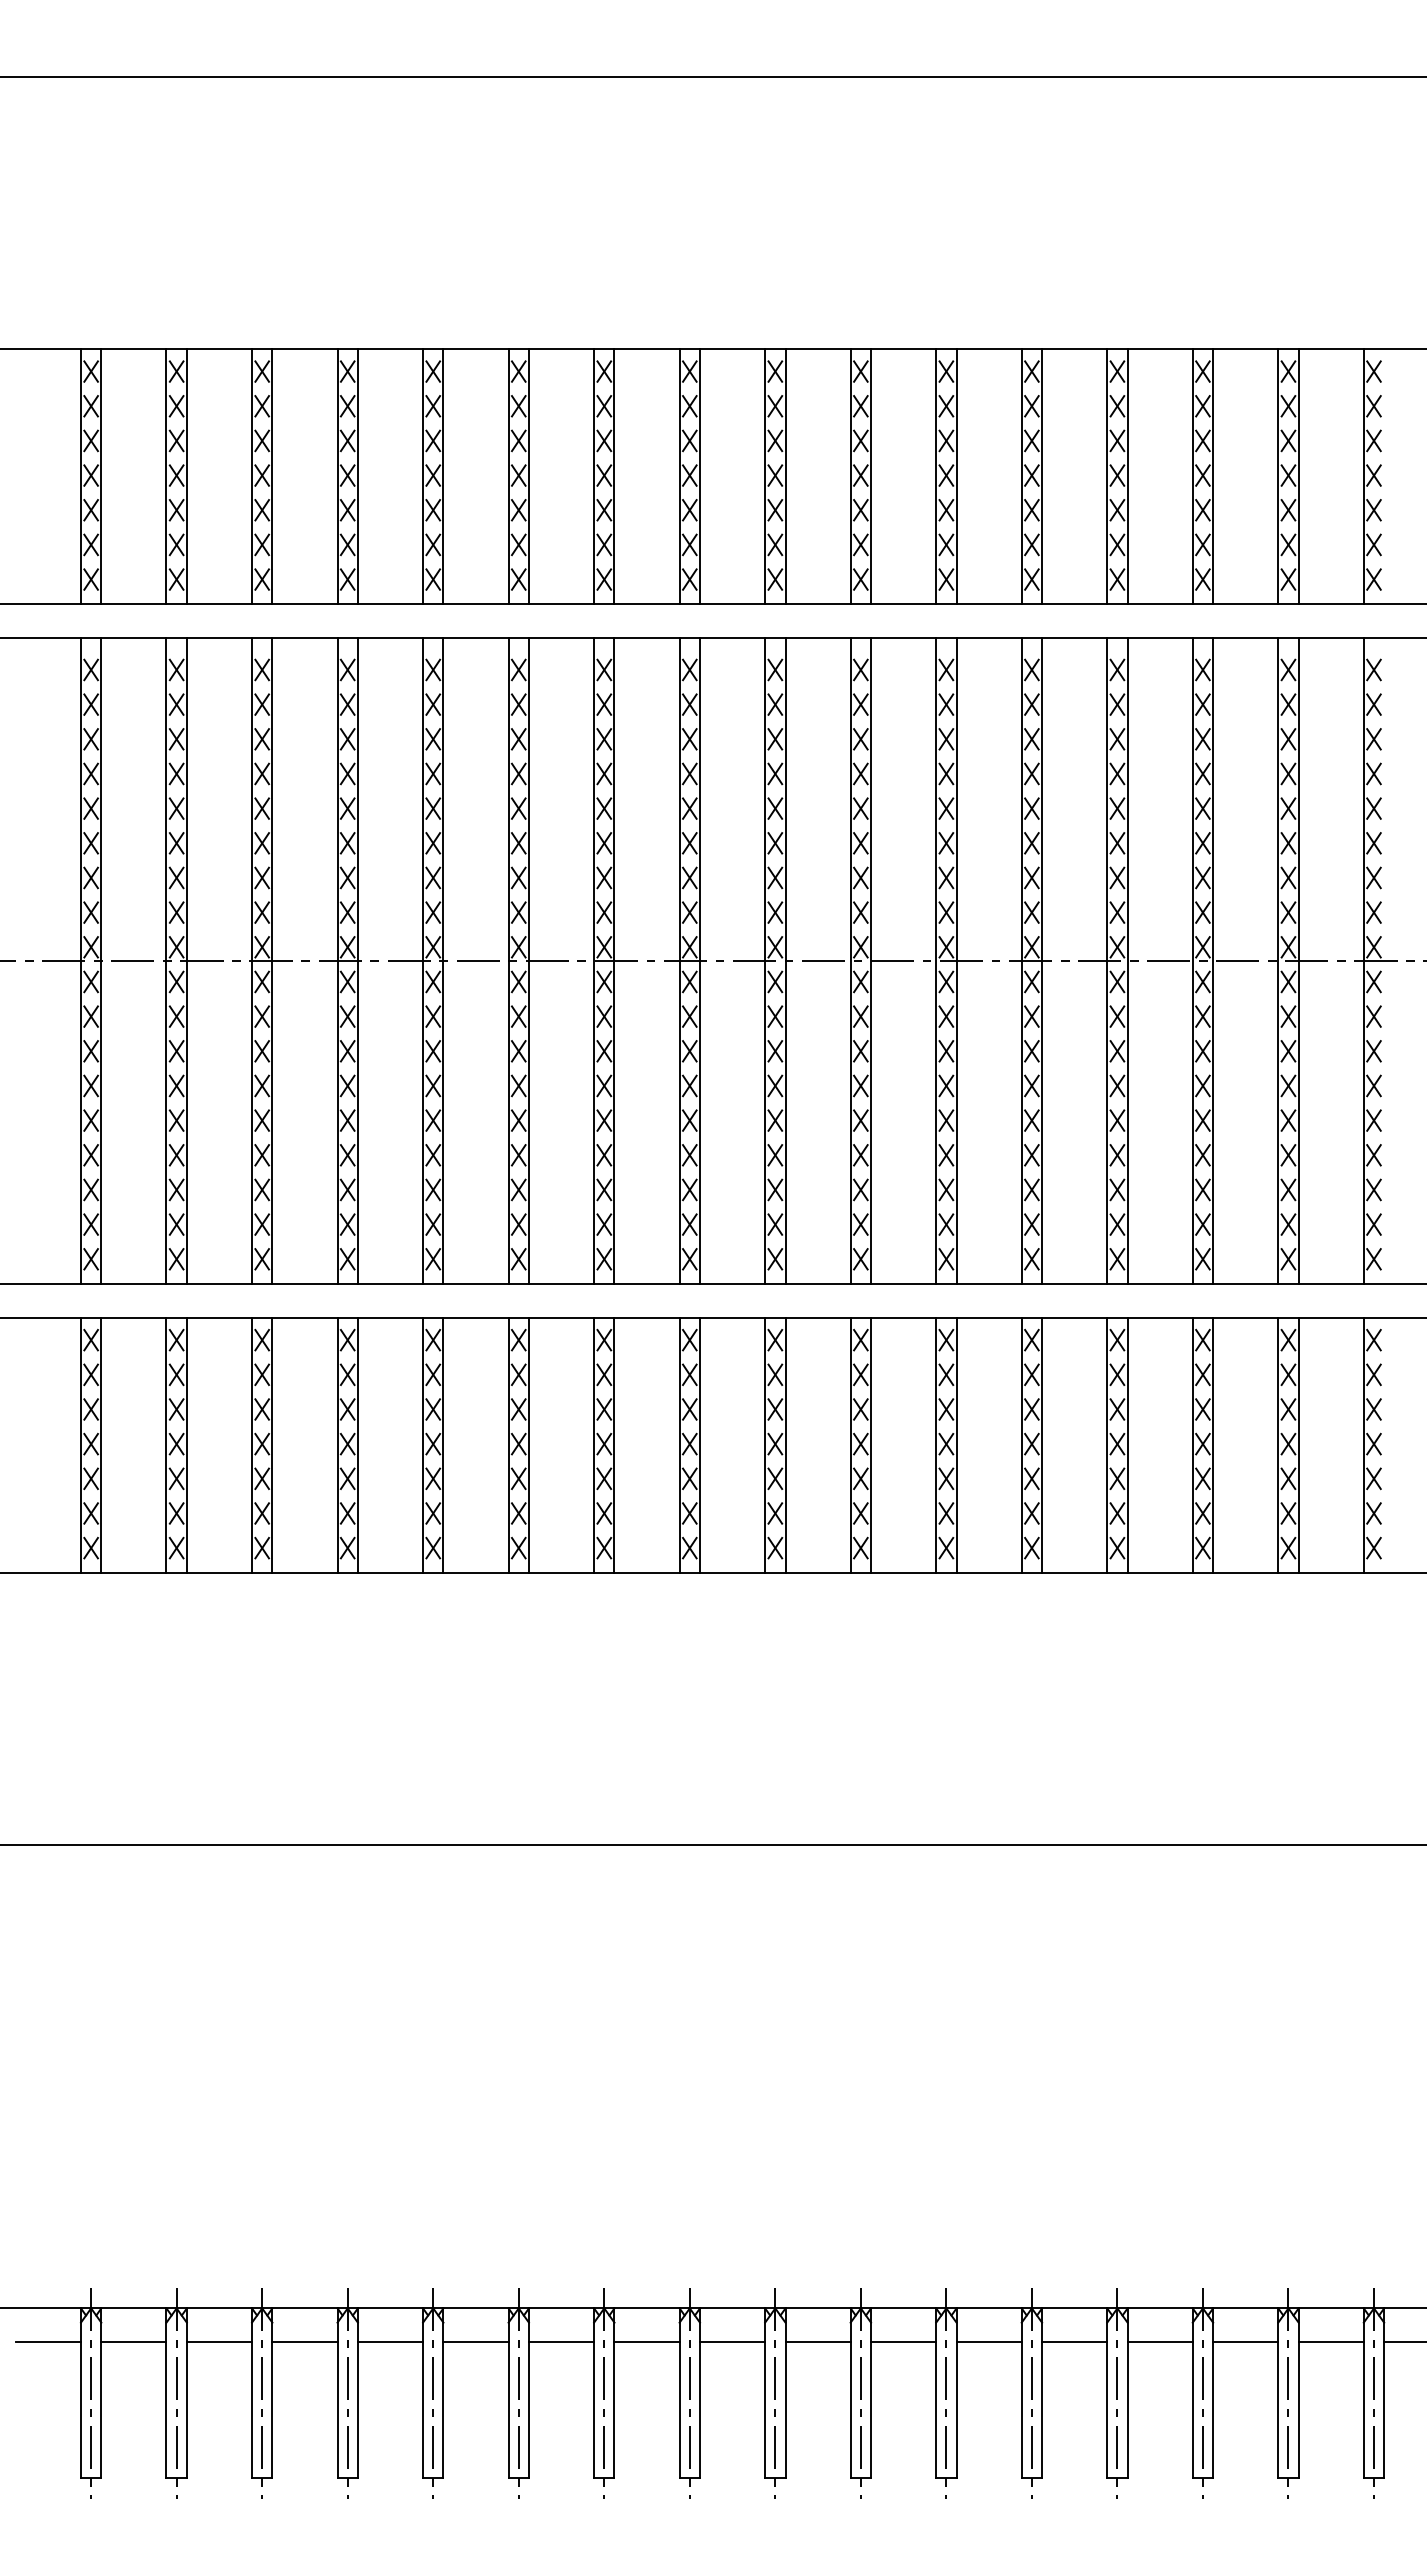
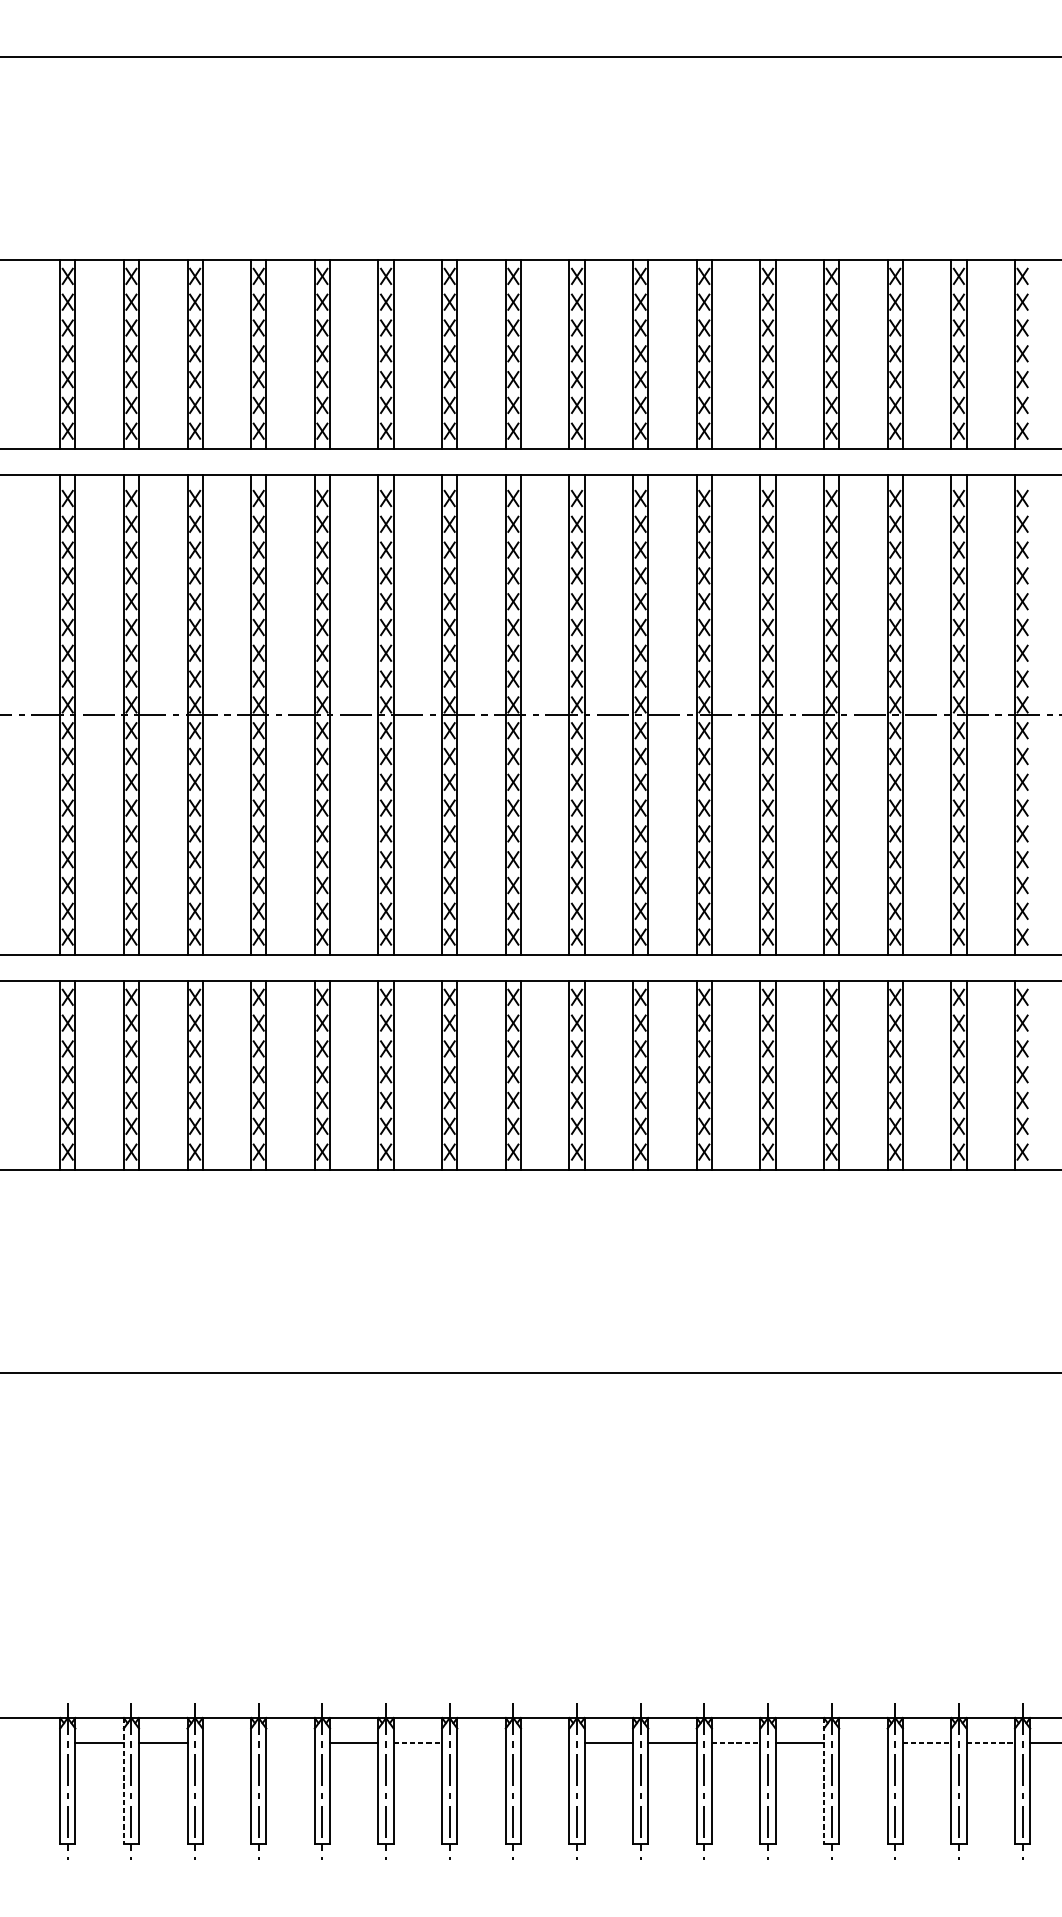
line: (47, 2342) -> (35, 1743), removed
line: (304, 2342) -> (226, 1743), removed
line: (390, 2342) -> (290, 1743), removed
line: (561, 2342) -> (417, 1743), solid -> dashed
line: (646, 2342) -> (481, 1743), removed
line: (732, 2342) -> (545, 1743), removed
line: (989, 2342) -> (736, 1743), solid -> dashed
line: (1159, 2342) -> (862, 1743), removed
line: (1245, 2342) -> (926, 1743), solid -> dashed
line: (1331, 2342) -> (990, 1743), solid -> dashed
line: (166, 2393) -> (123, 1781), solid -> dashed
line: (1107, 2393) -> (824, 1781), solid -> dashed

